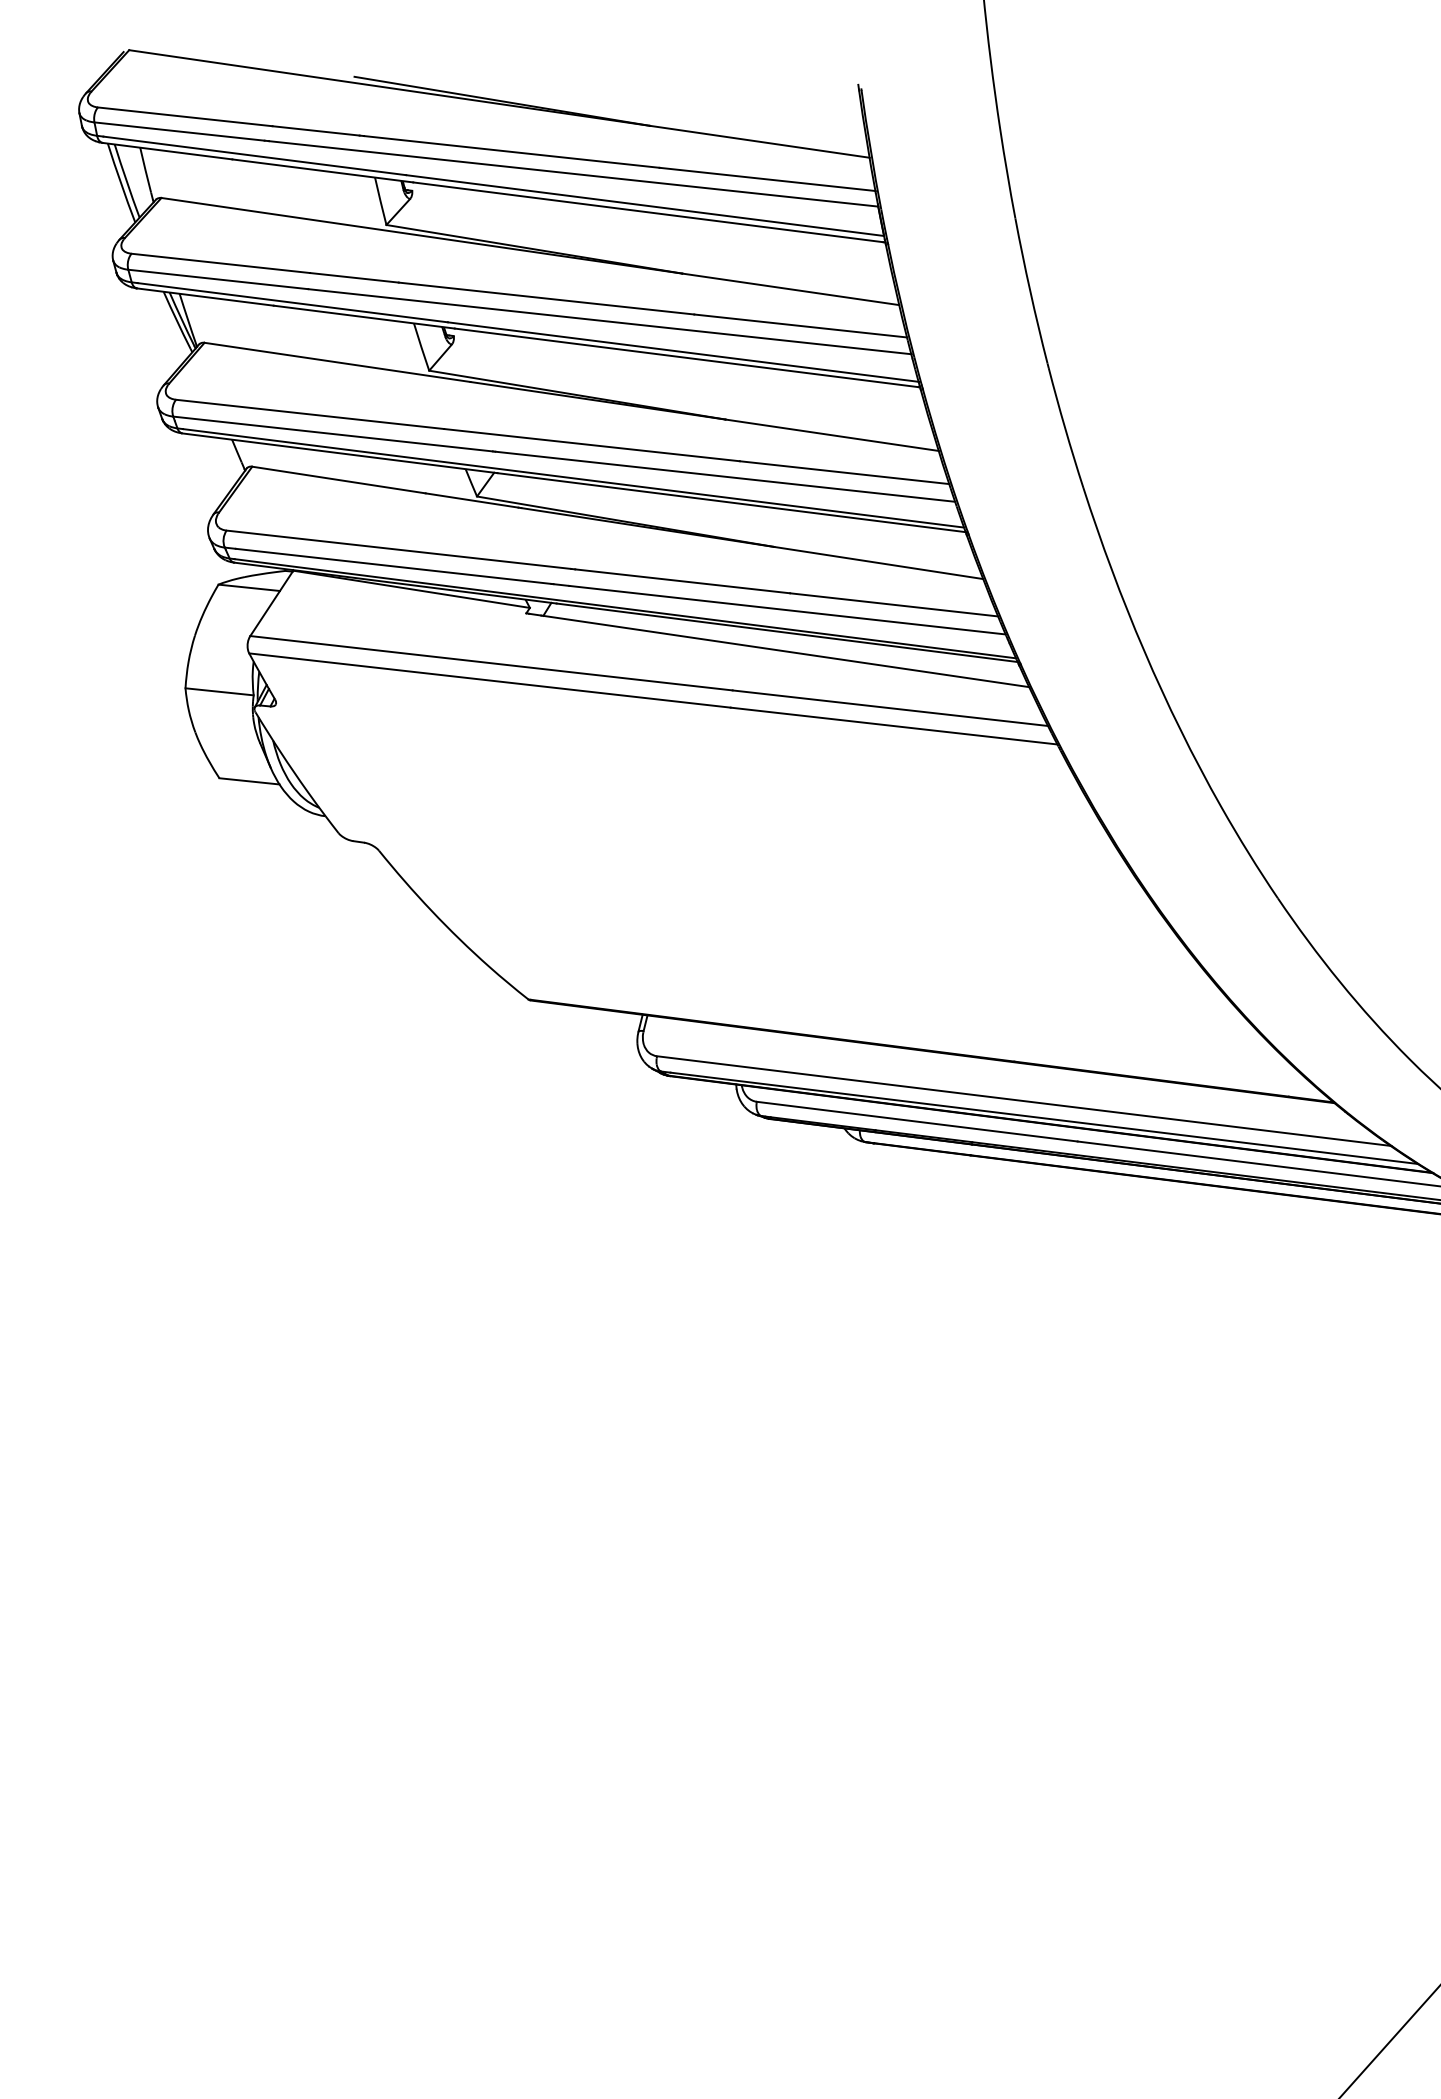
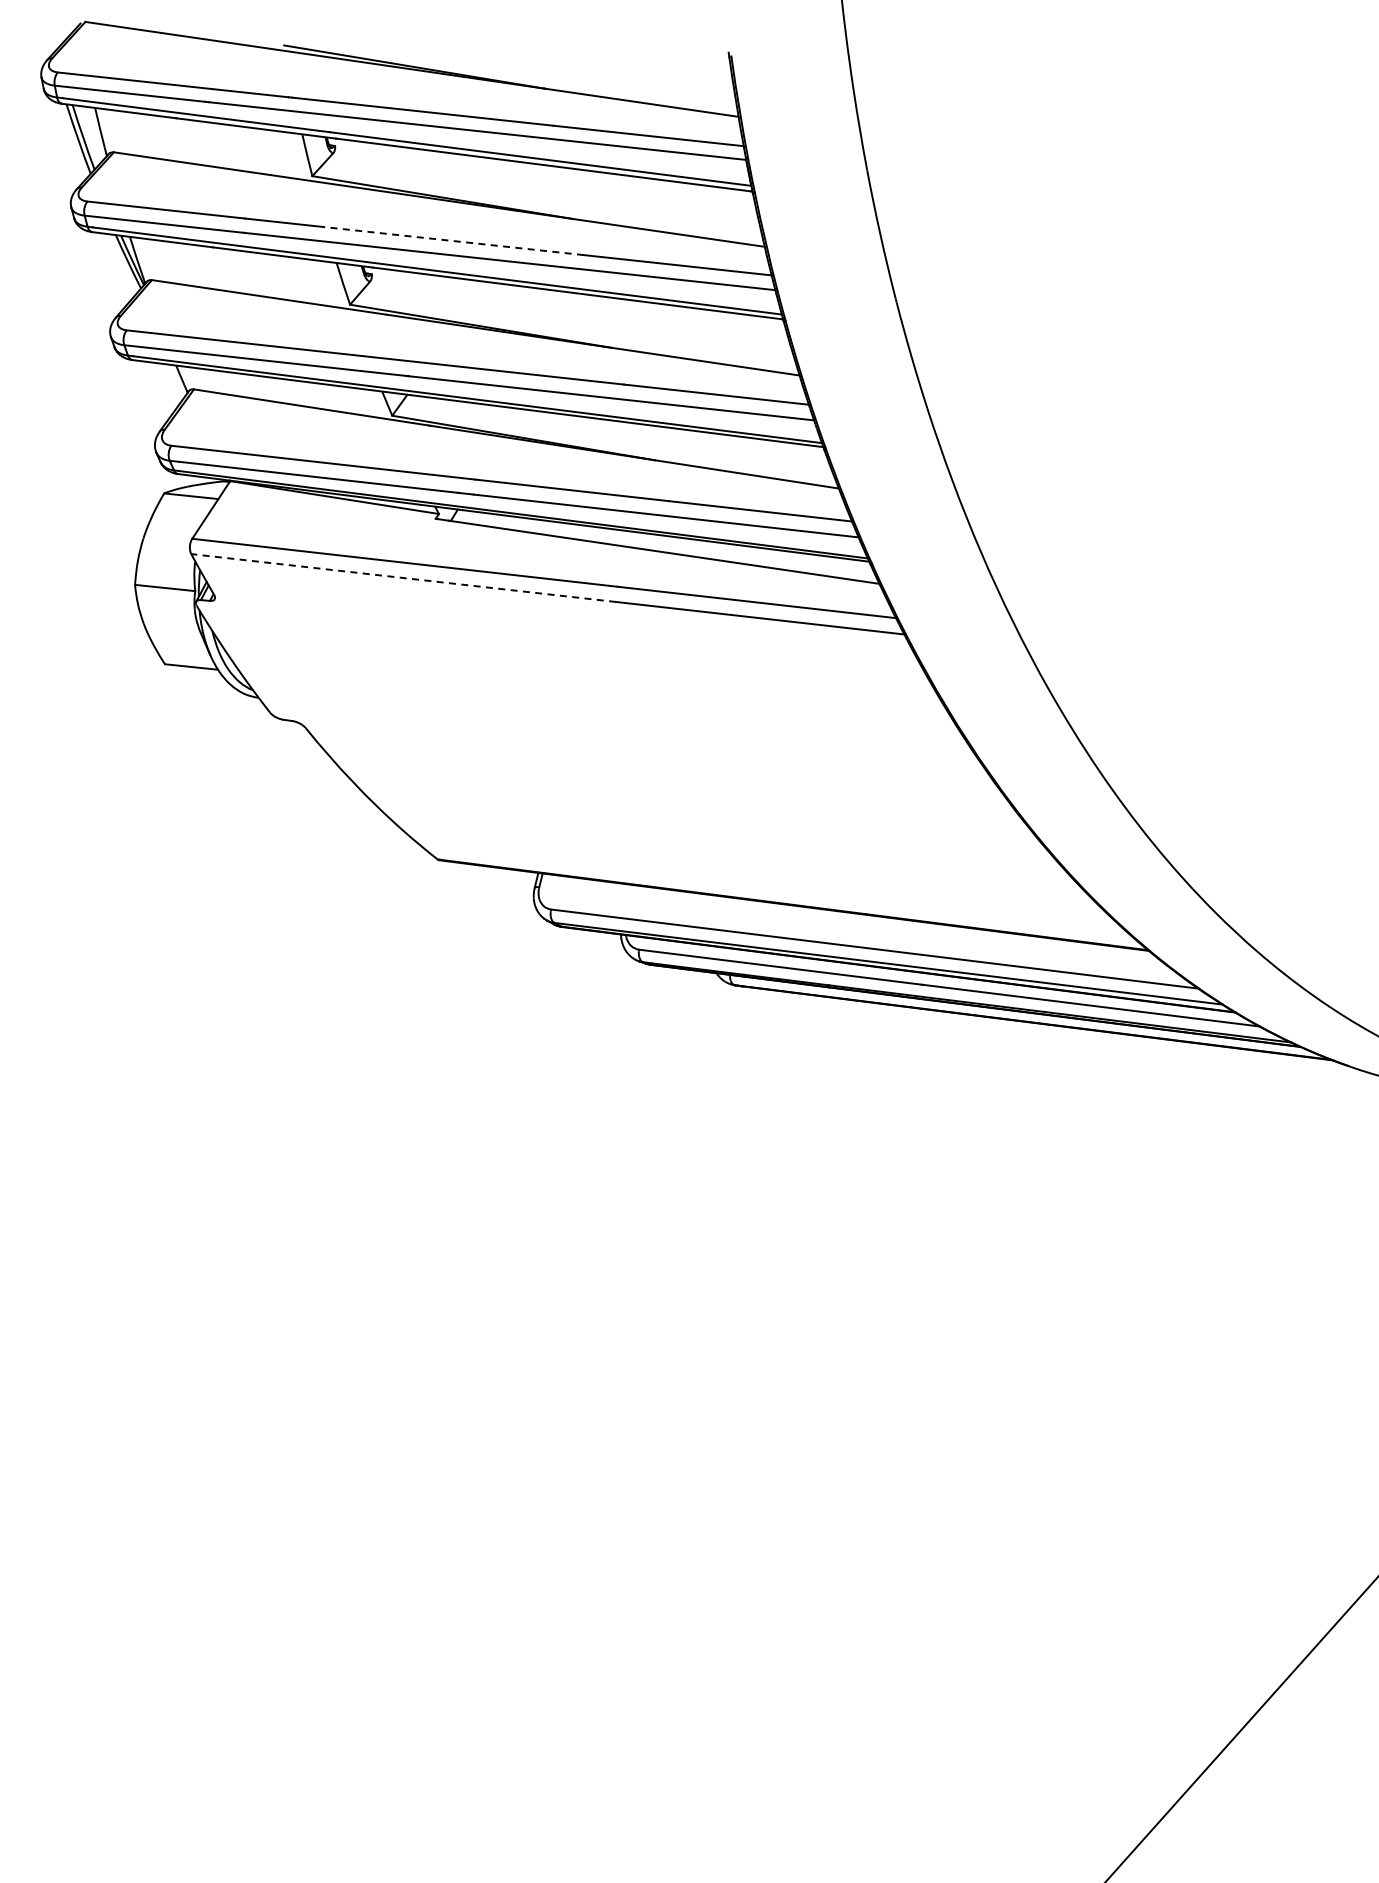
line: (546, 299) -> (453, 241), solid -> dashed
line: (489, 681) -> (403, 578), solid -> dashed

